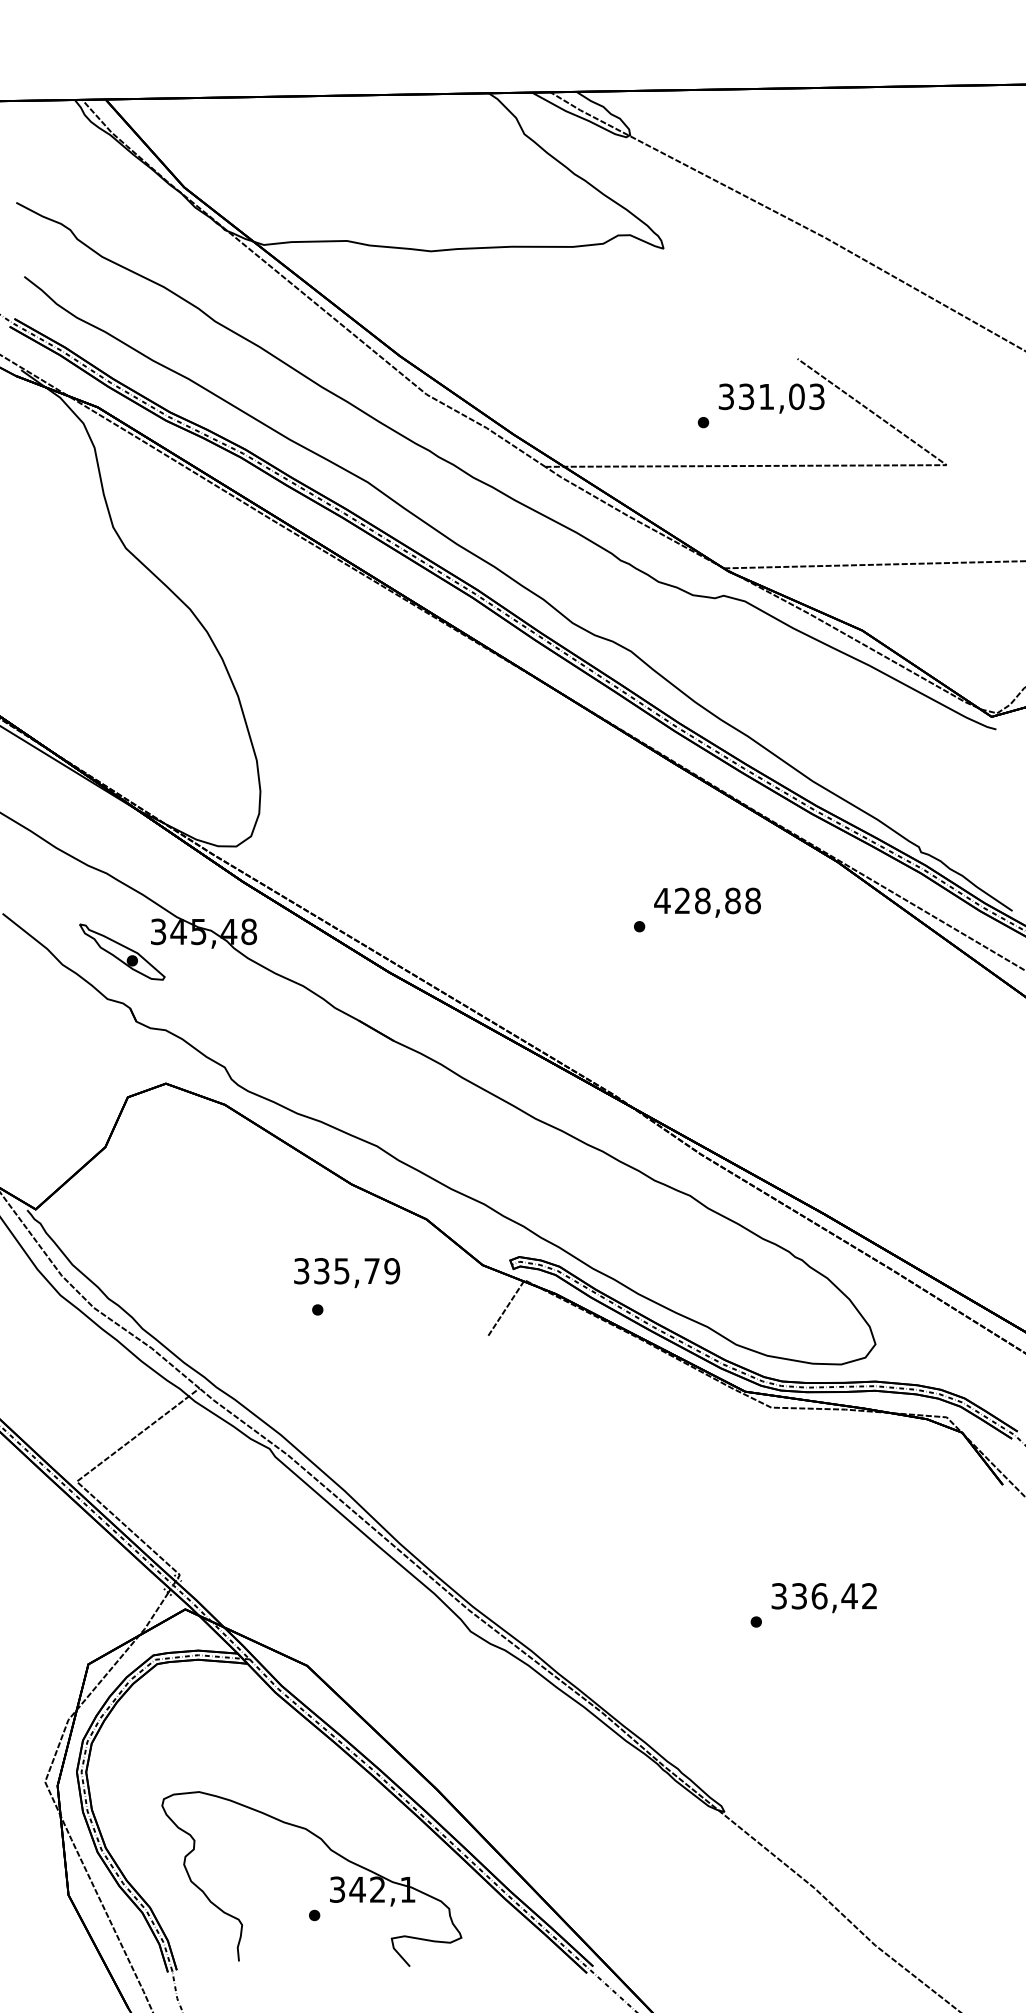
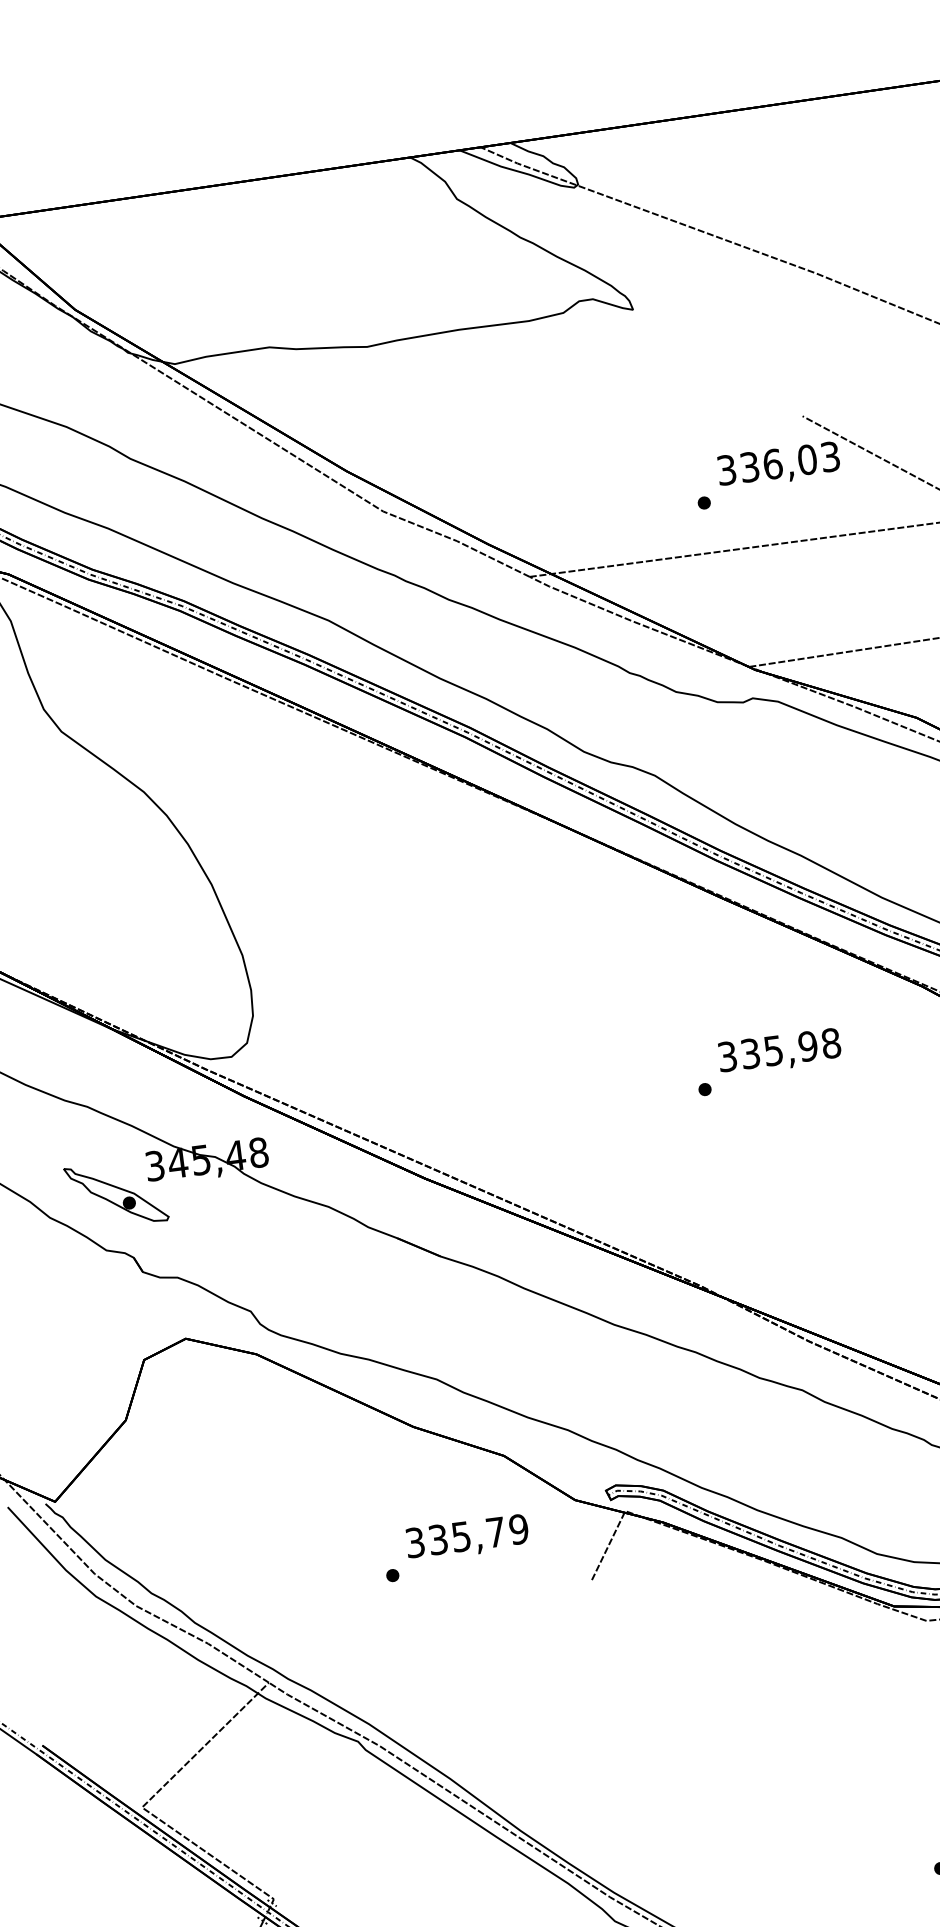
text: (766, 396) -> (772, 463), 331,03 -> 336,03
text: (697, 900) -> (767, 1051), 428,88 -> 335,98
text: (347, 1273) -> (468, 1538), moved

